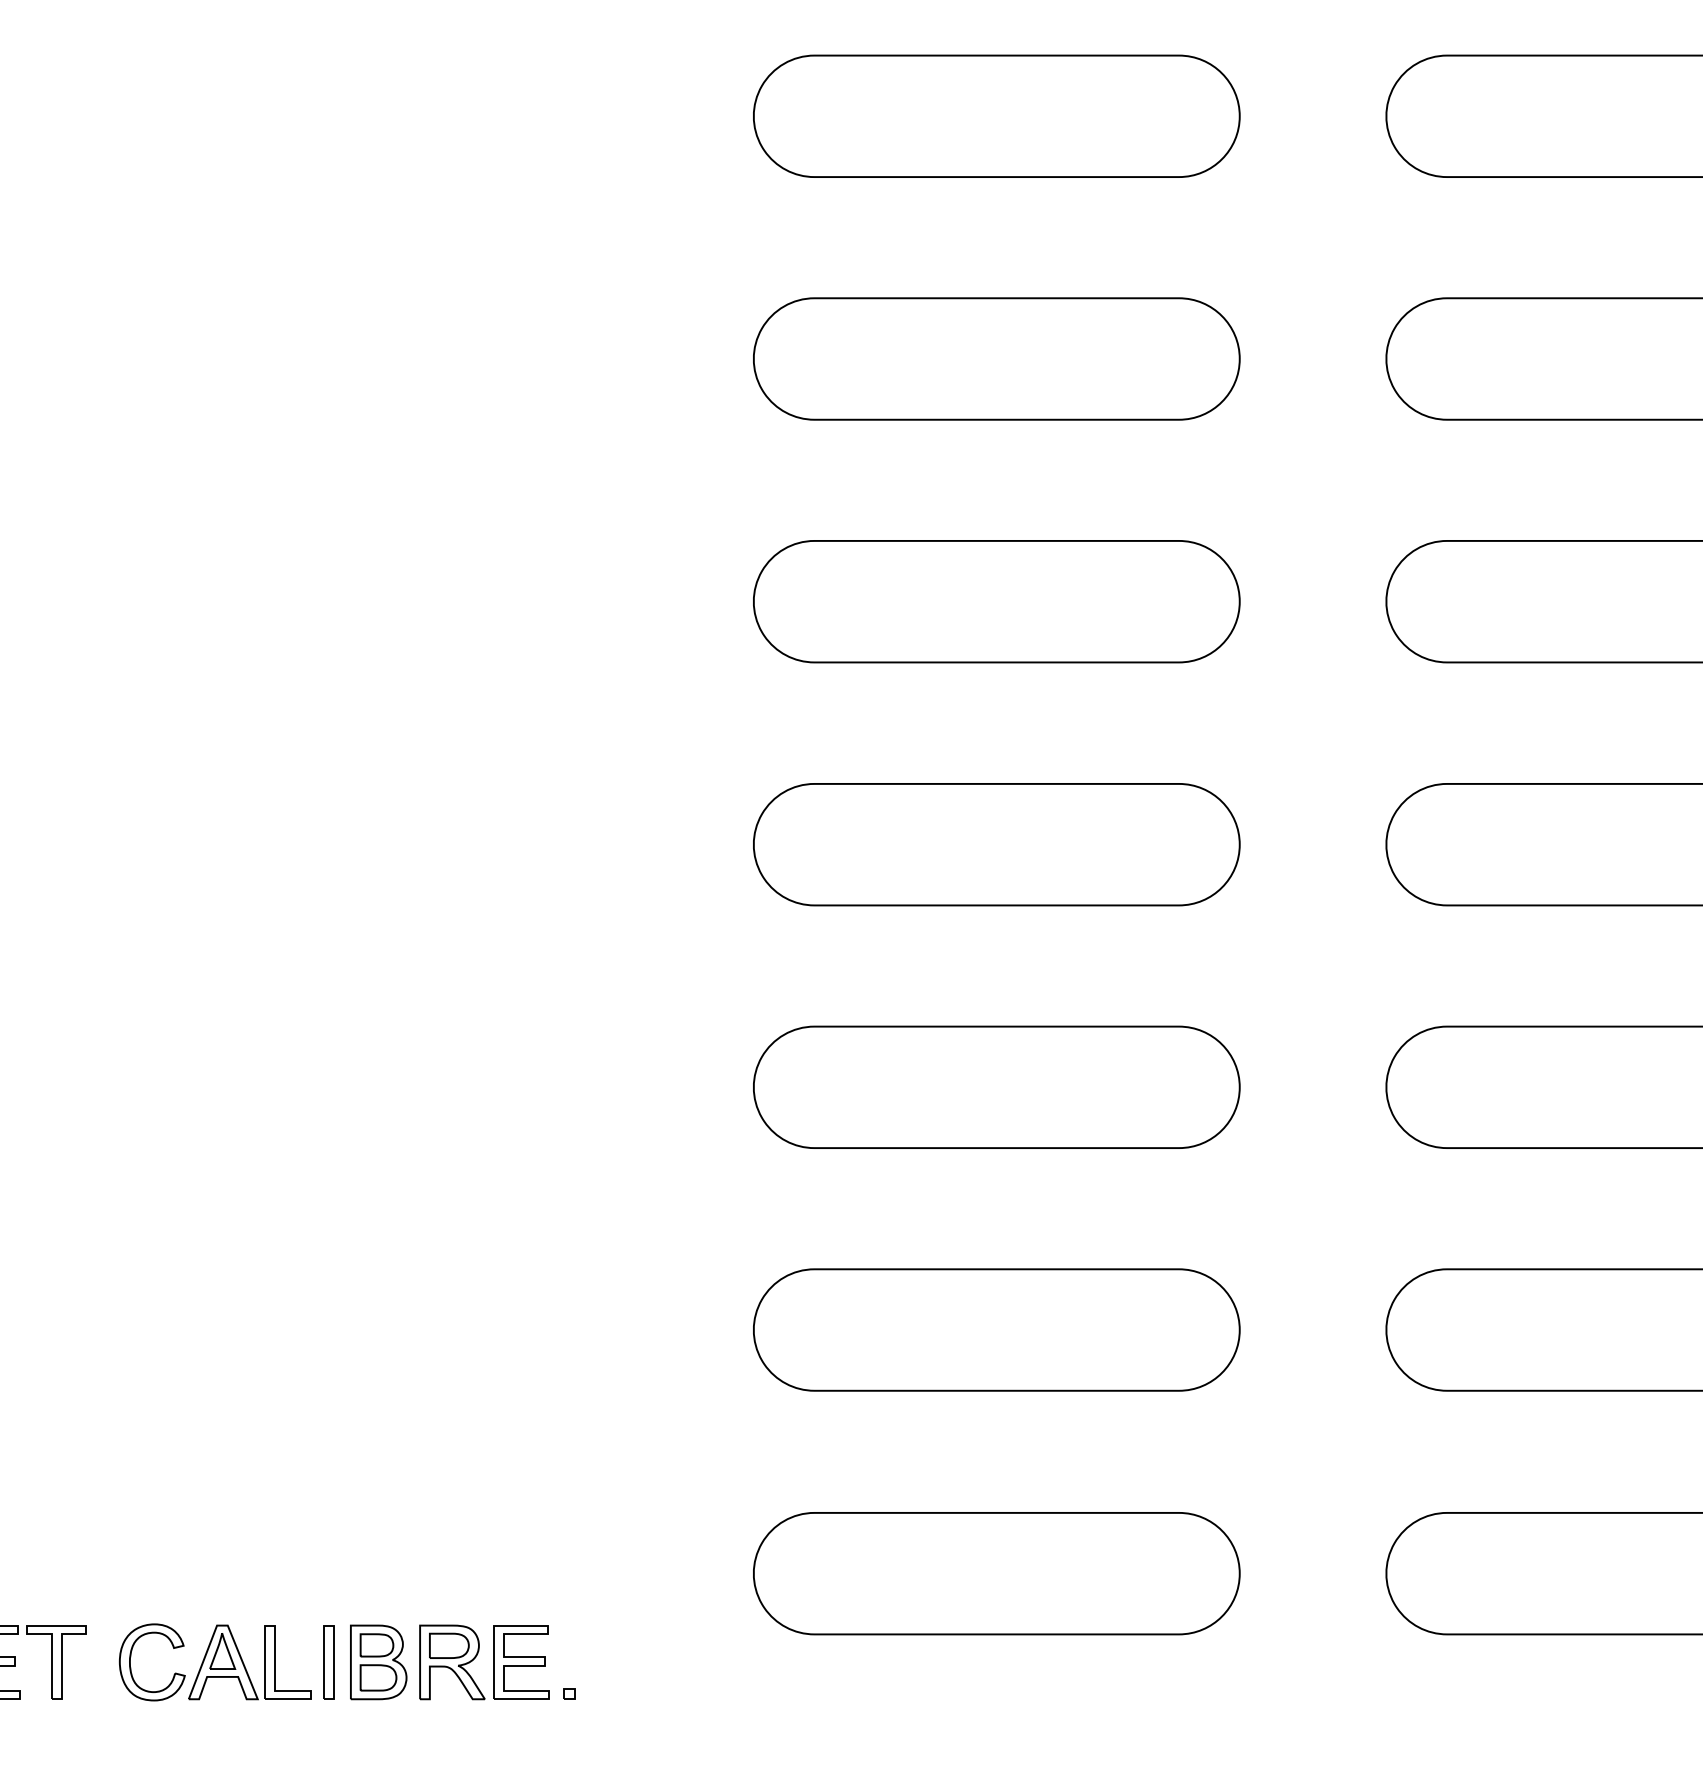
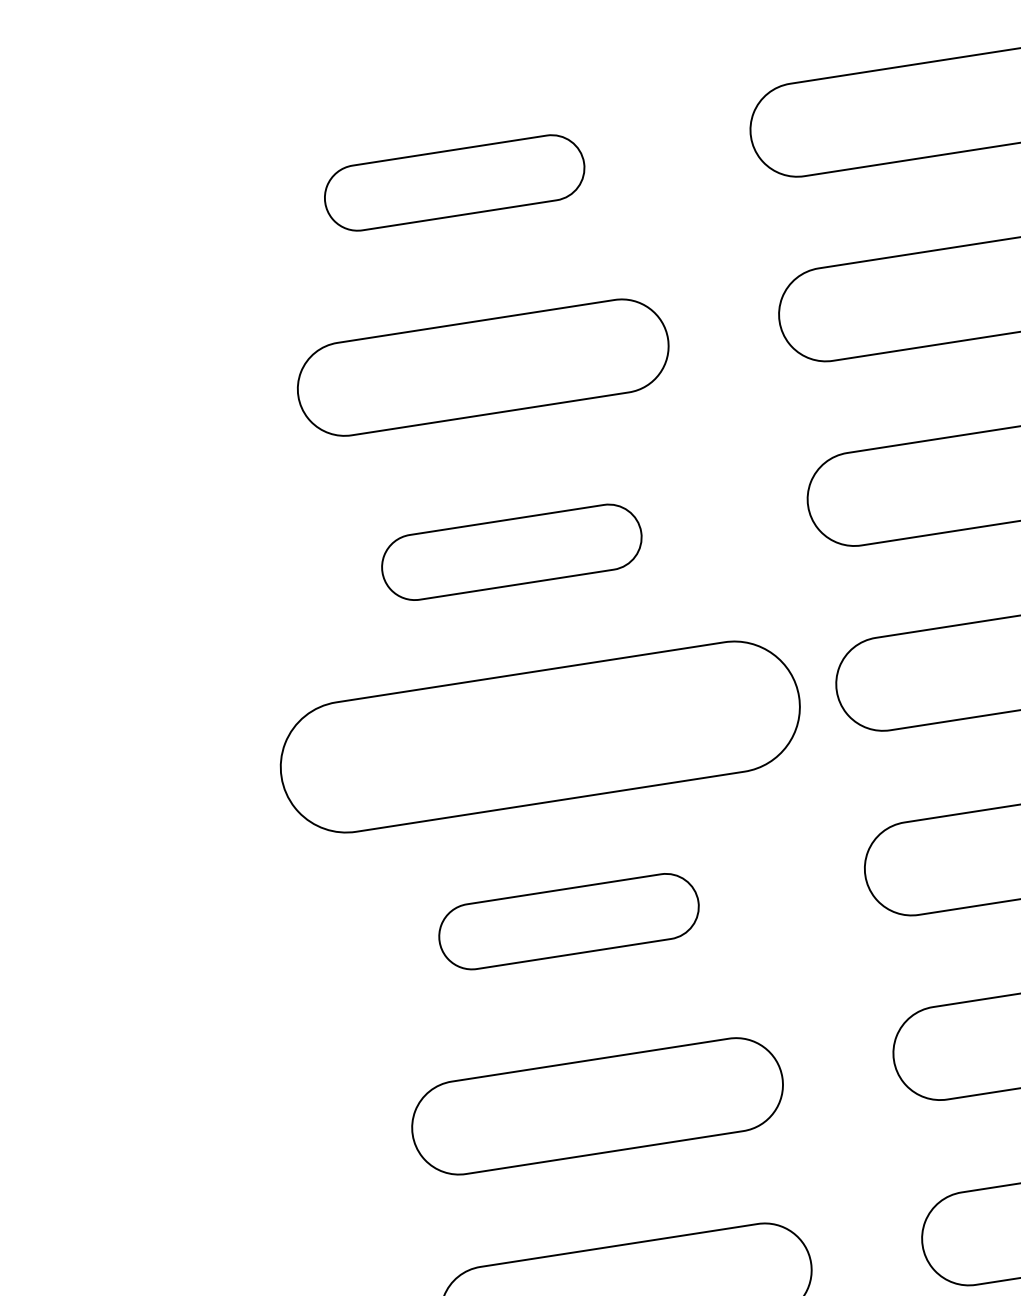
part: (996, 115) -> (454, 182), size x0.7
part: (996, 601) -> (511, 552), size x0.7
part: (996, 844) -> (540, 737), size x1.4
part: (996, 1086) -> (568, 921), size x0.7

